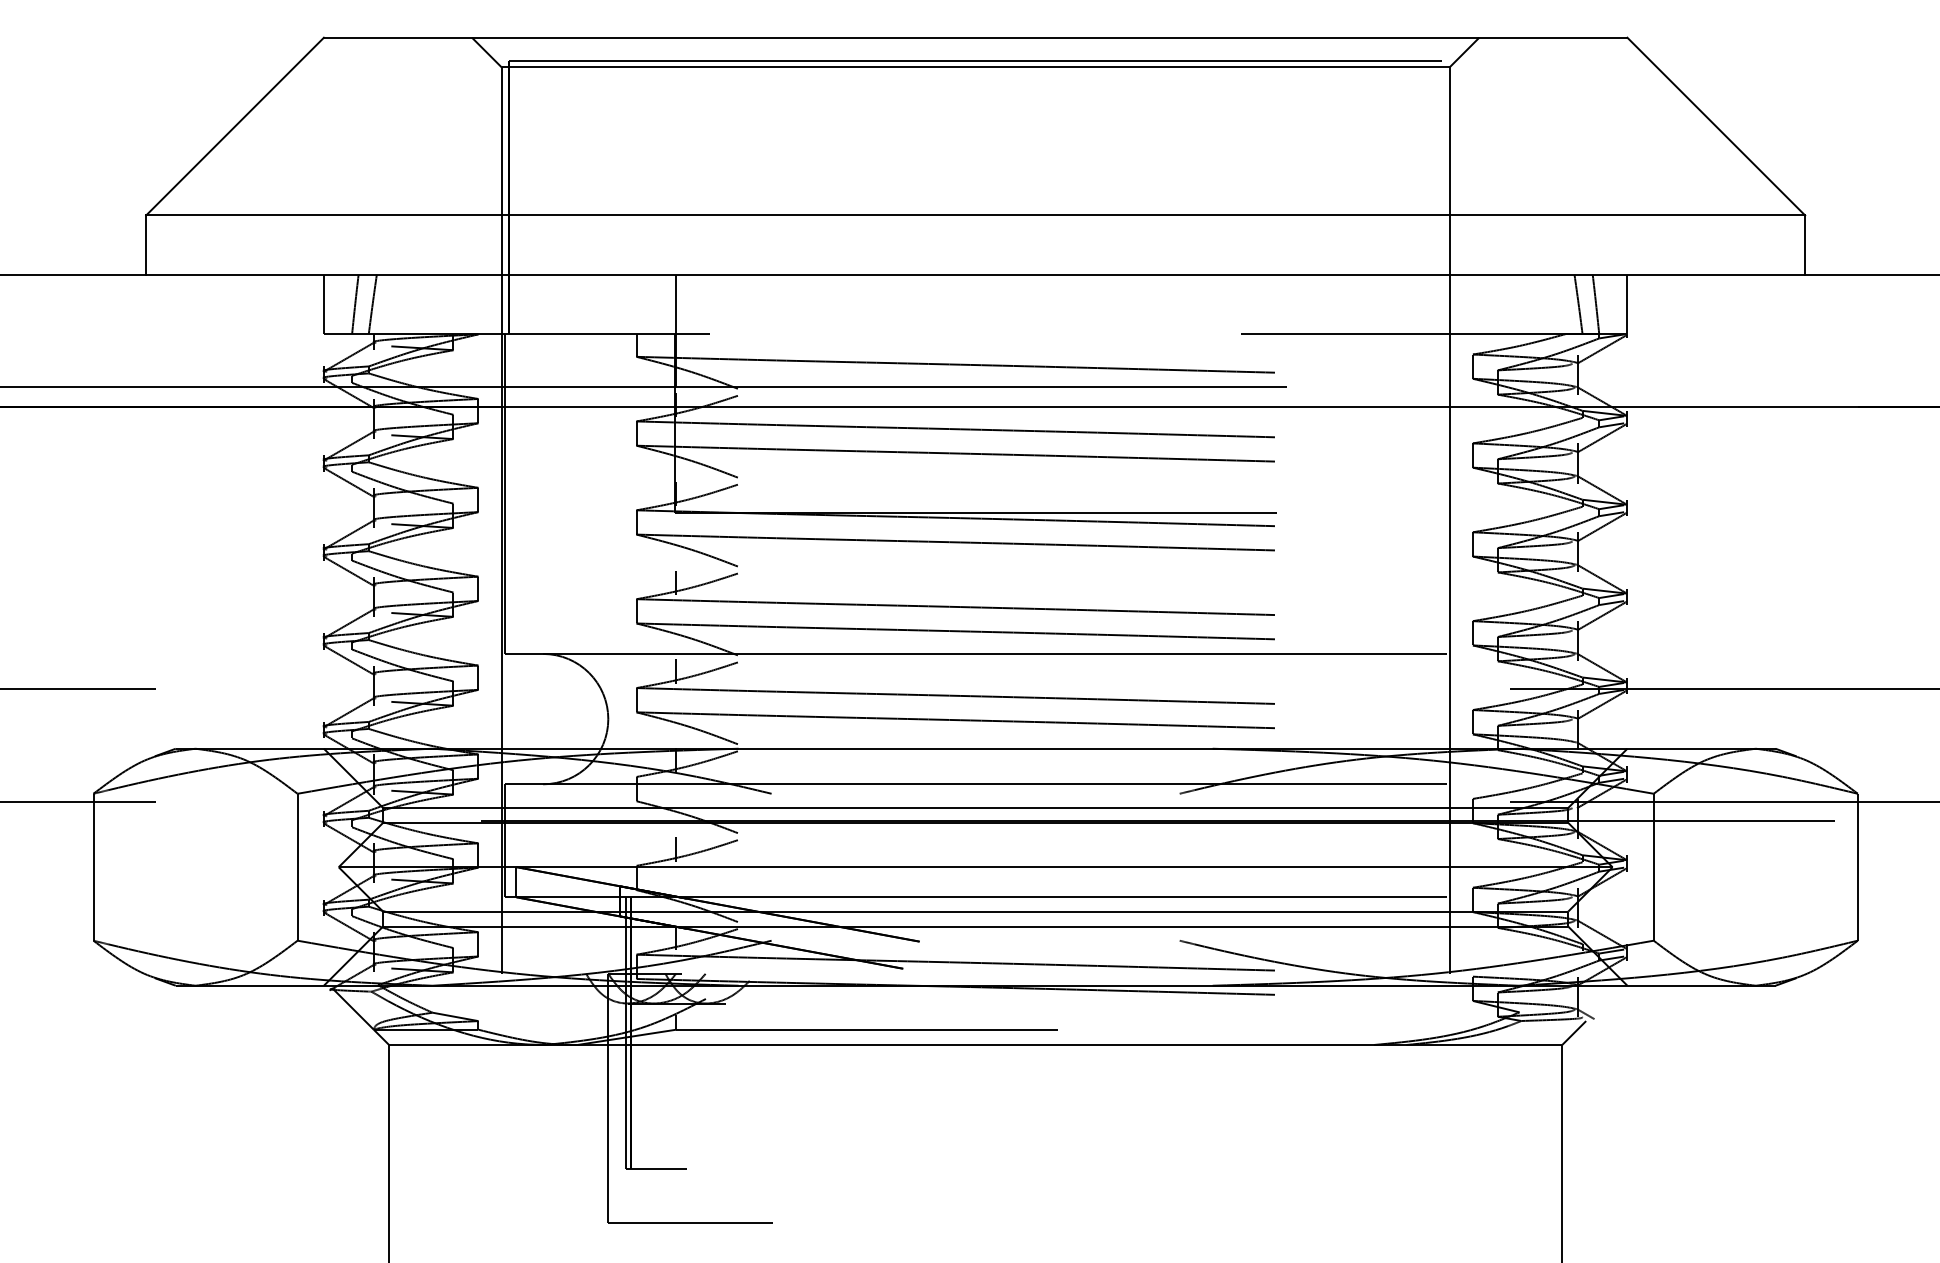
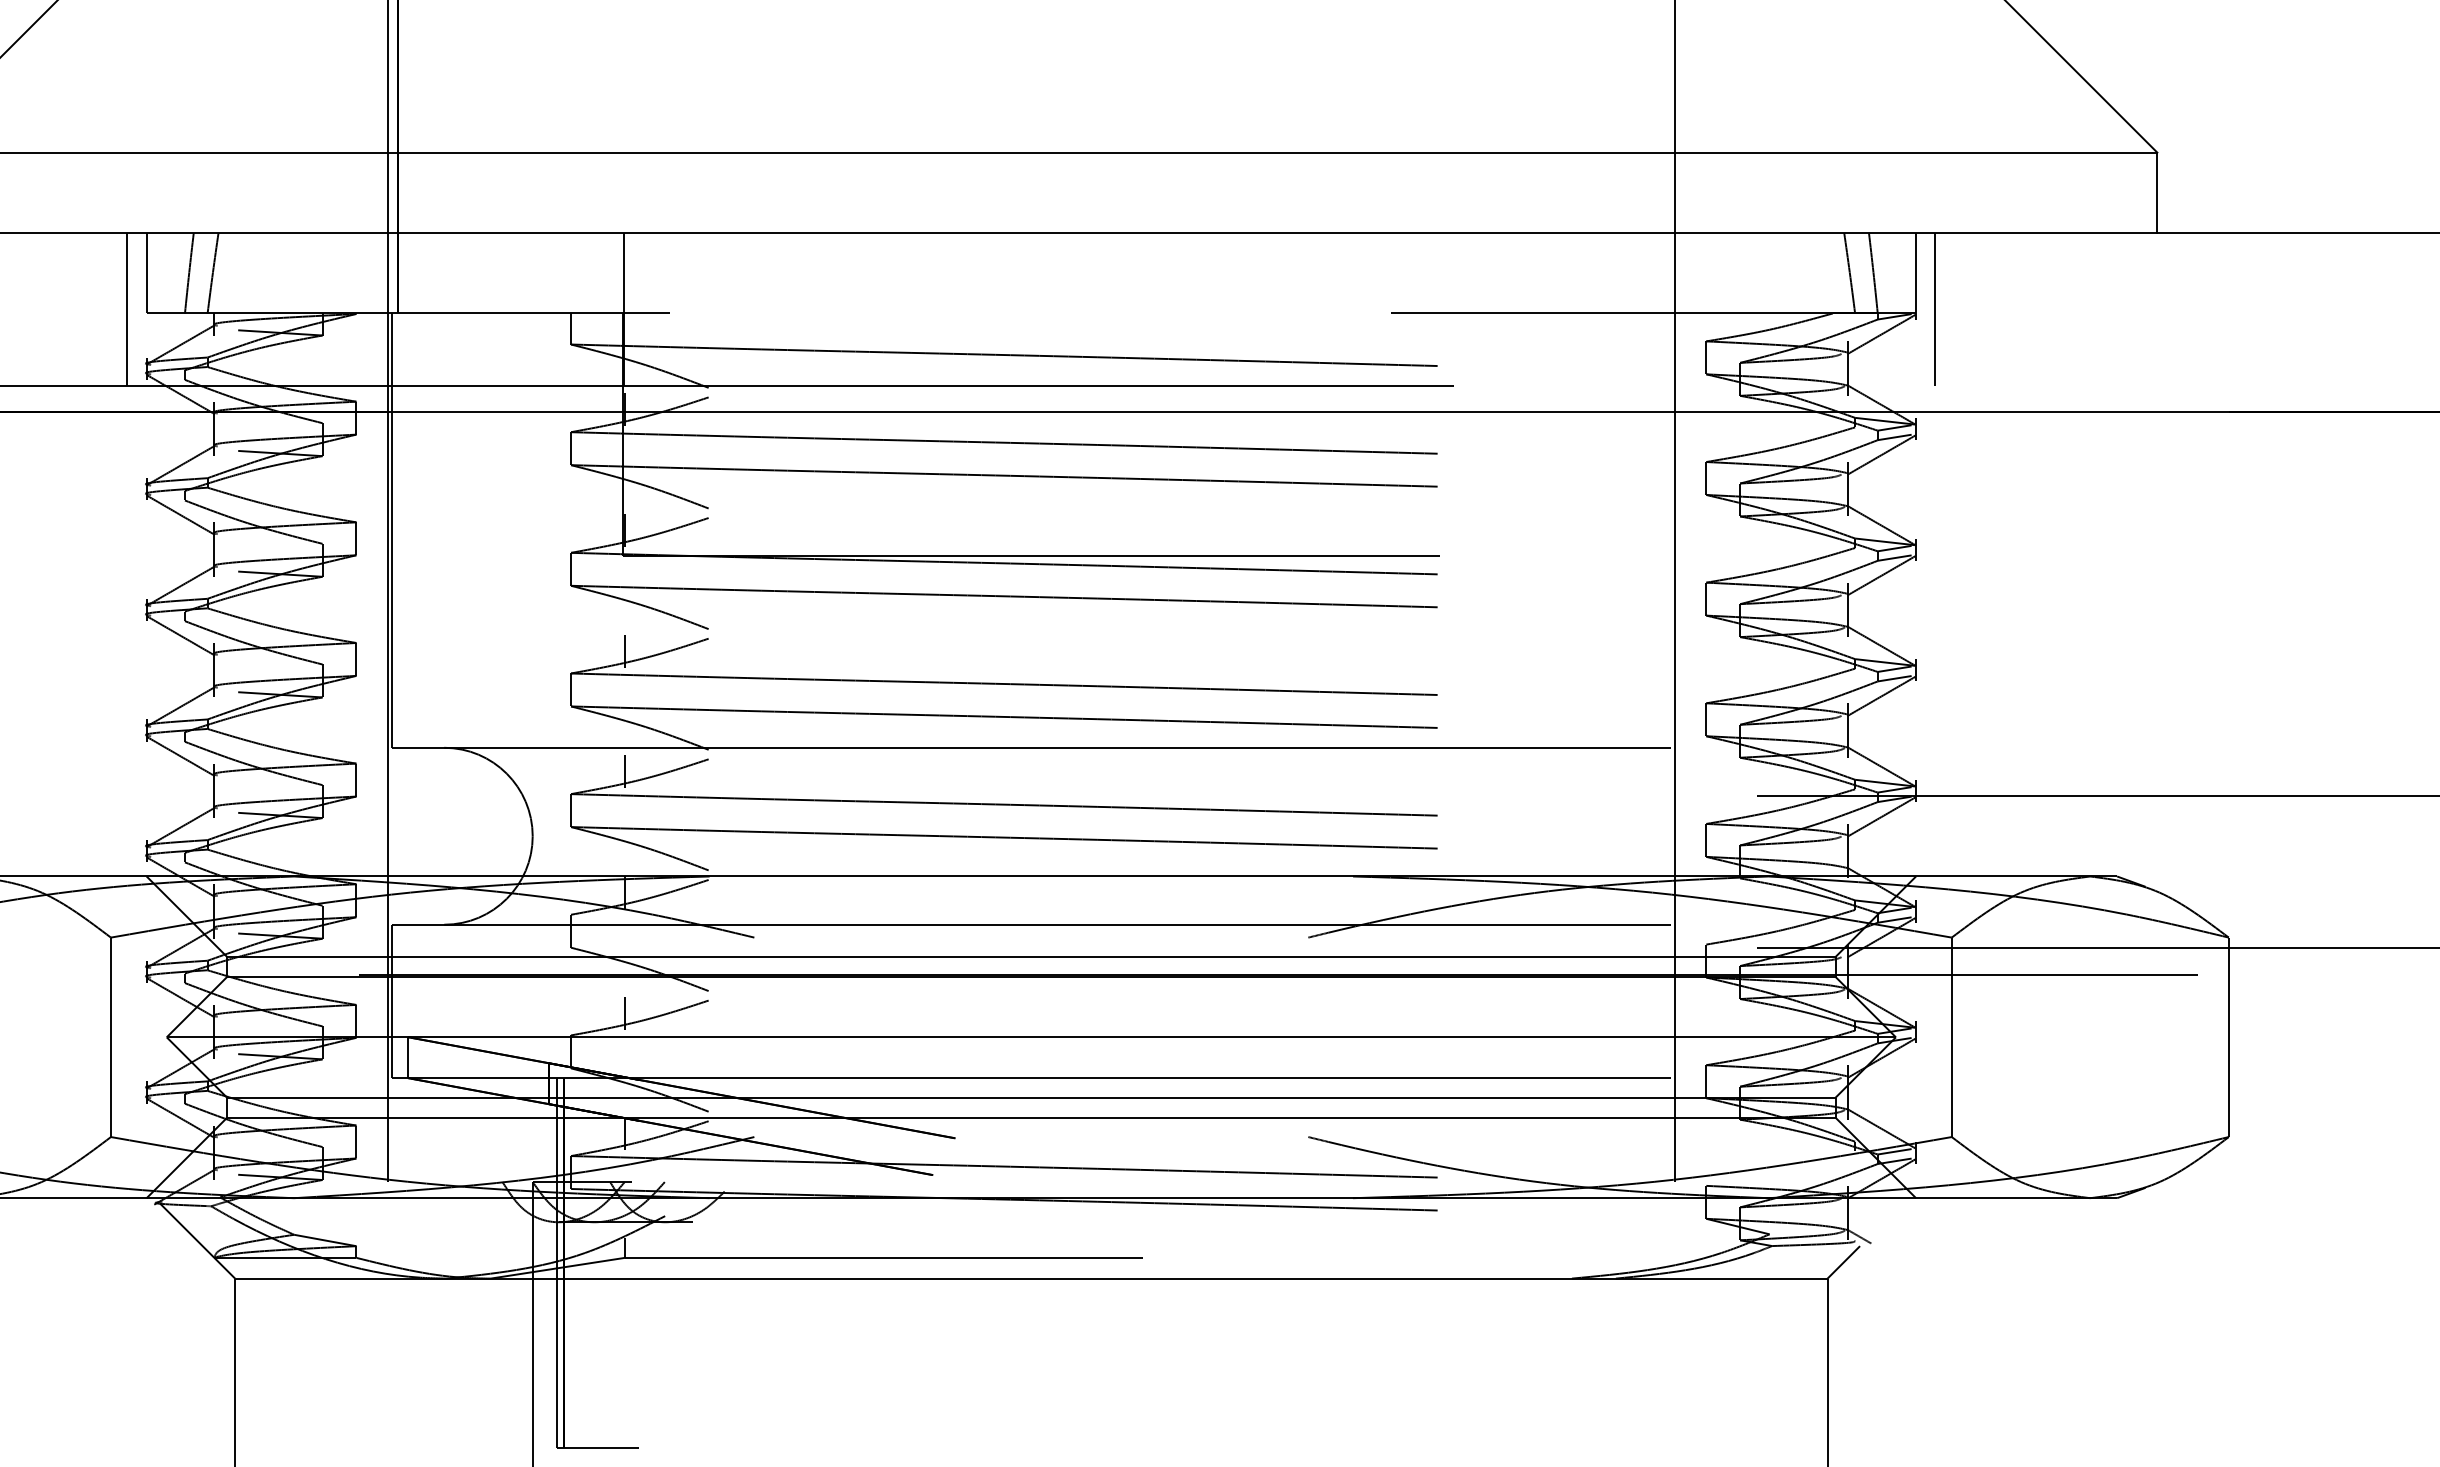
line: (309, 330) -> (127, 308), added
line: (1641, 330) -> (1935, 308), added

